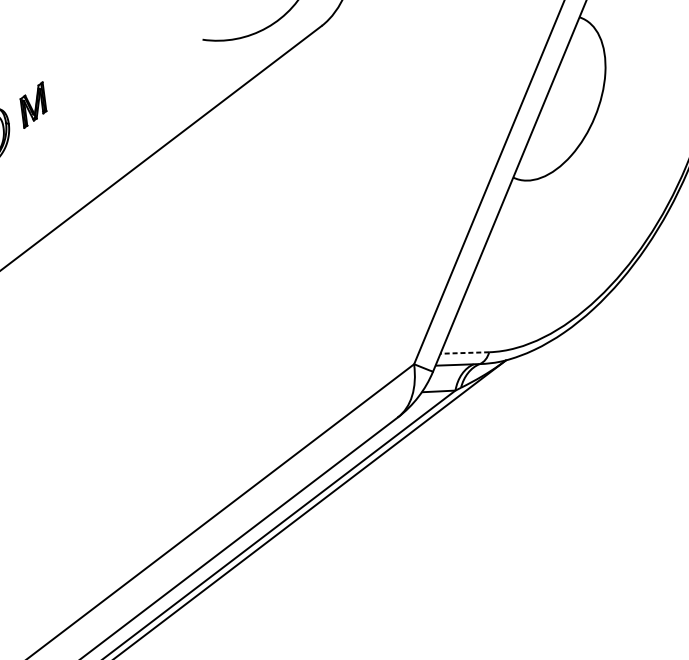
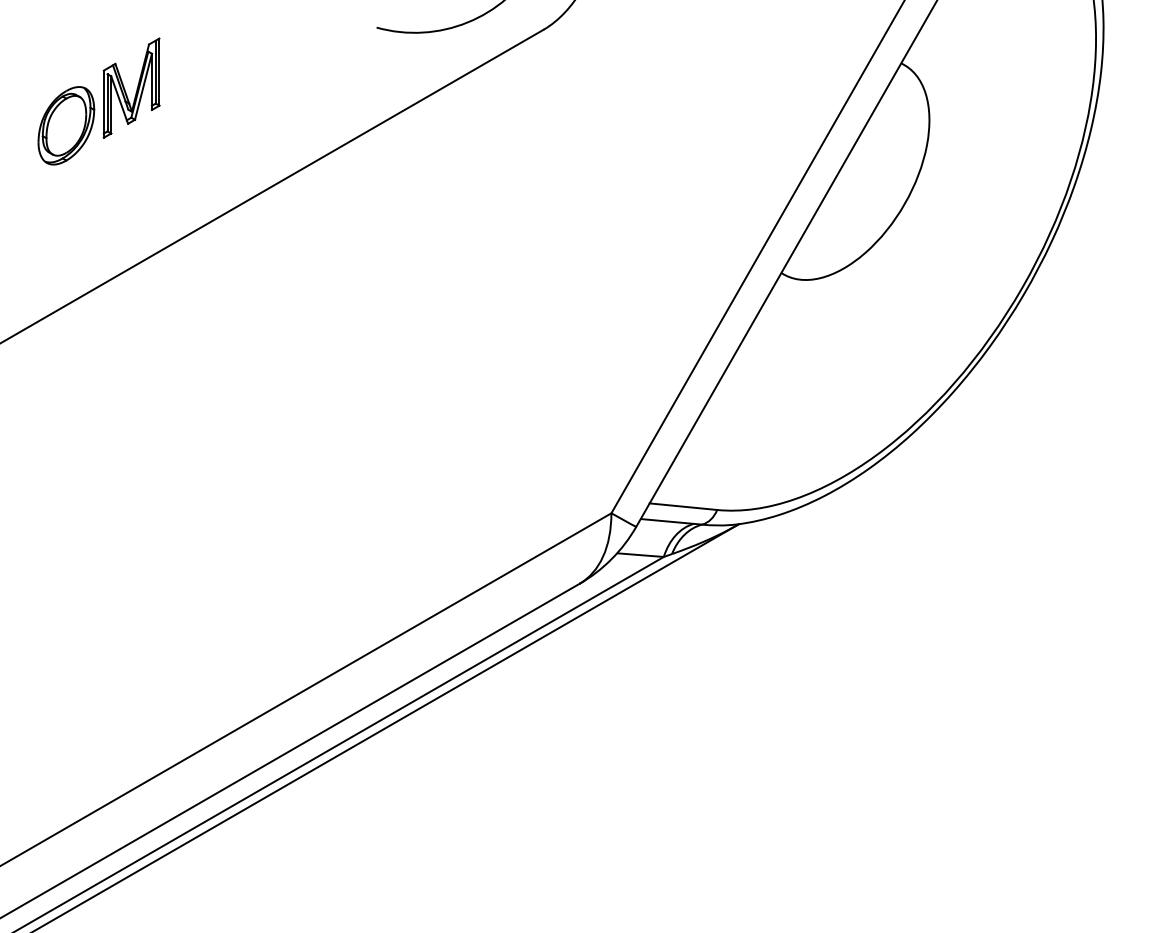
part: (33, 104) -> (131, 87), size x1.67
line: (464, 352) -> (683, 506), dashed -> solid

